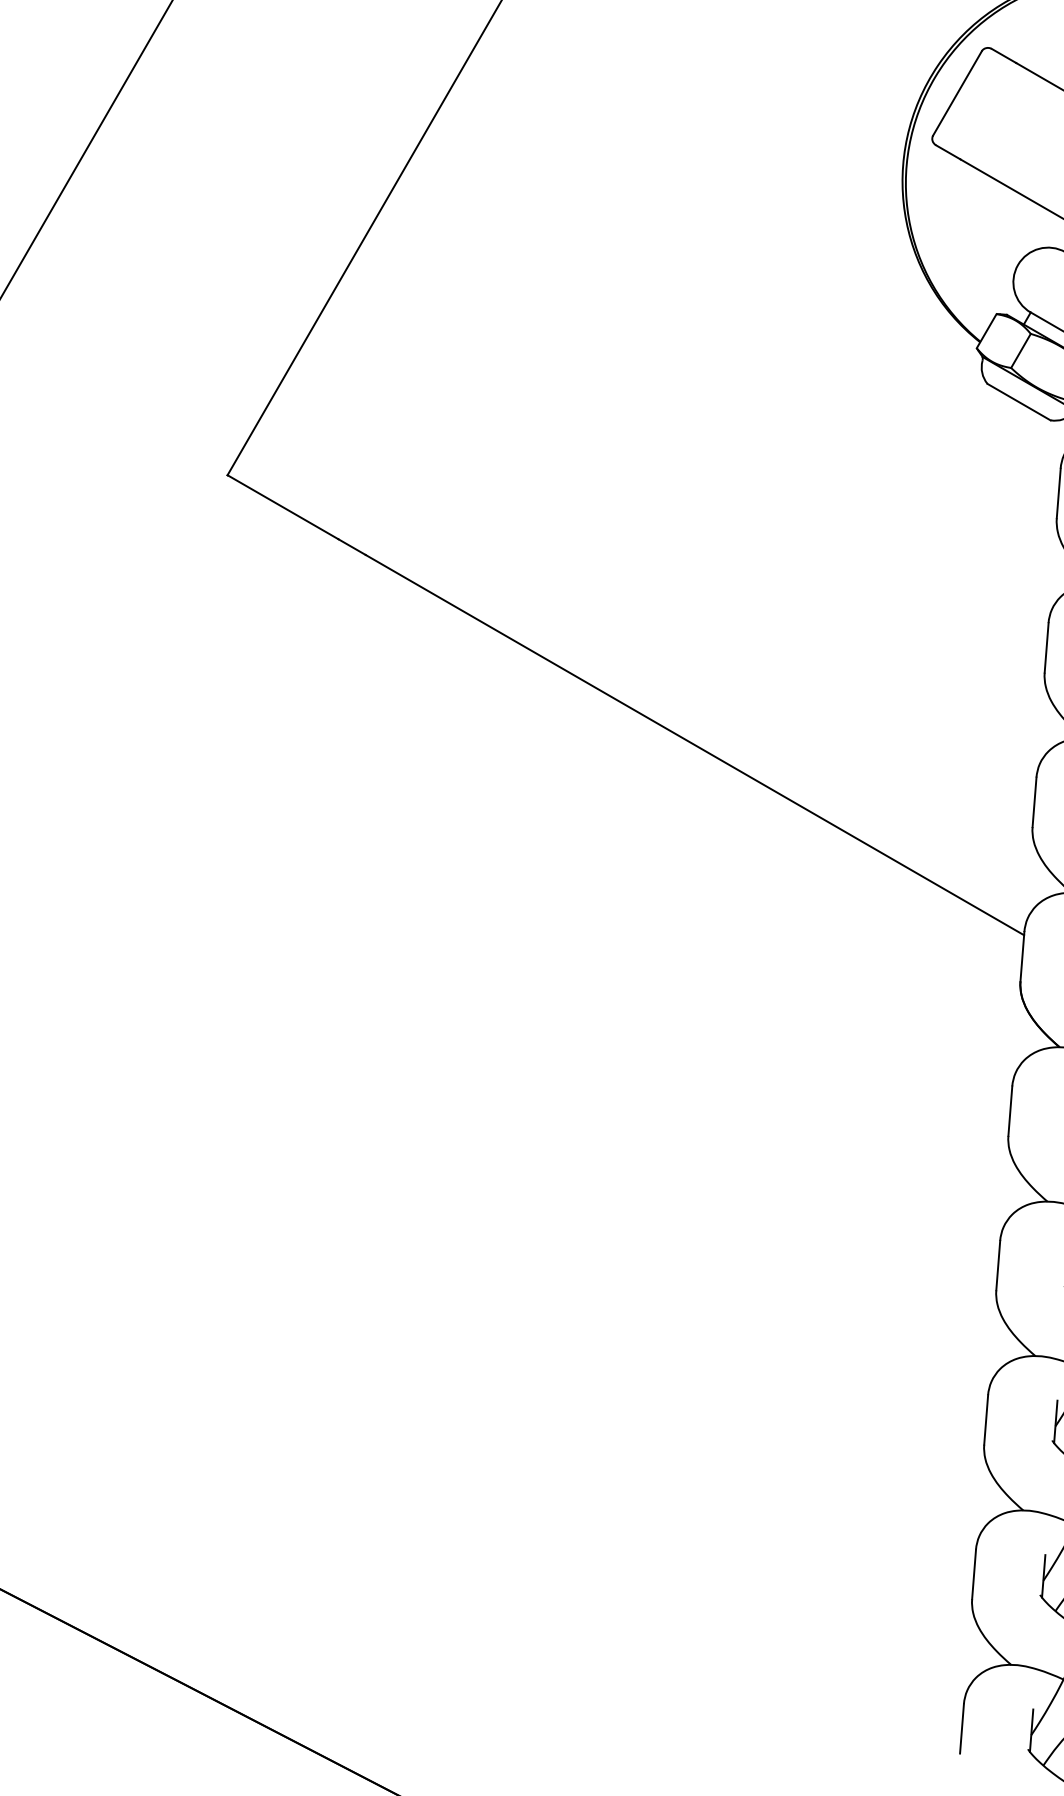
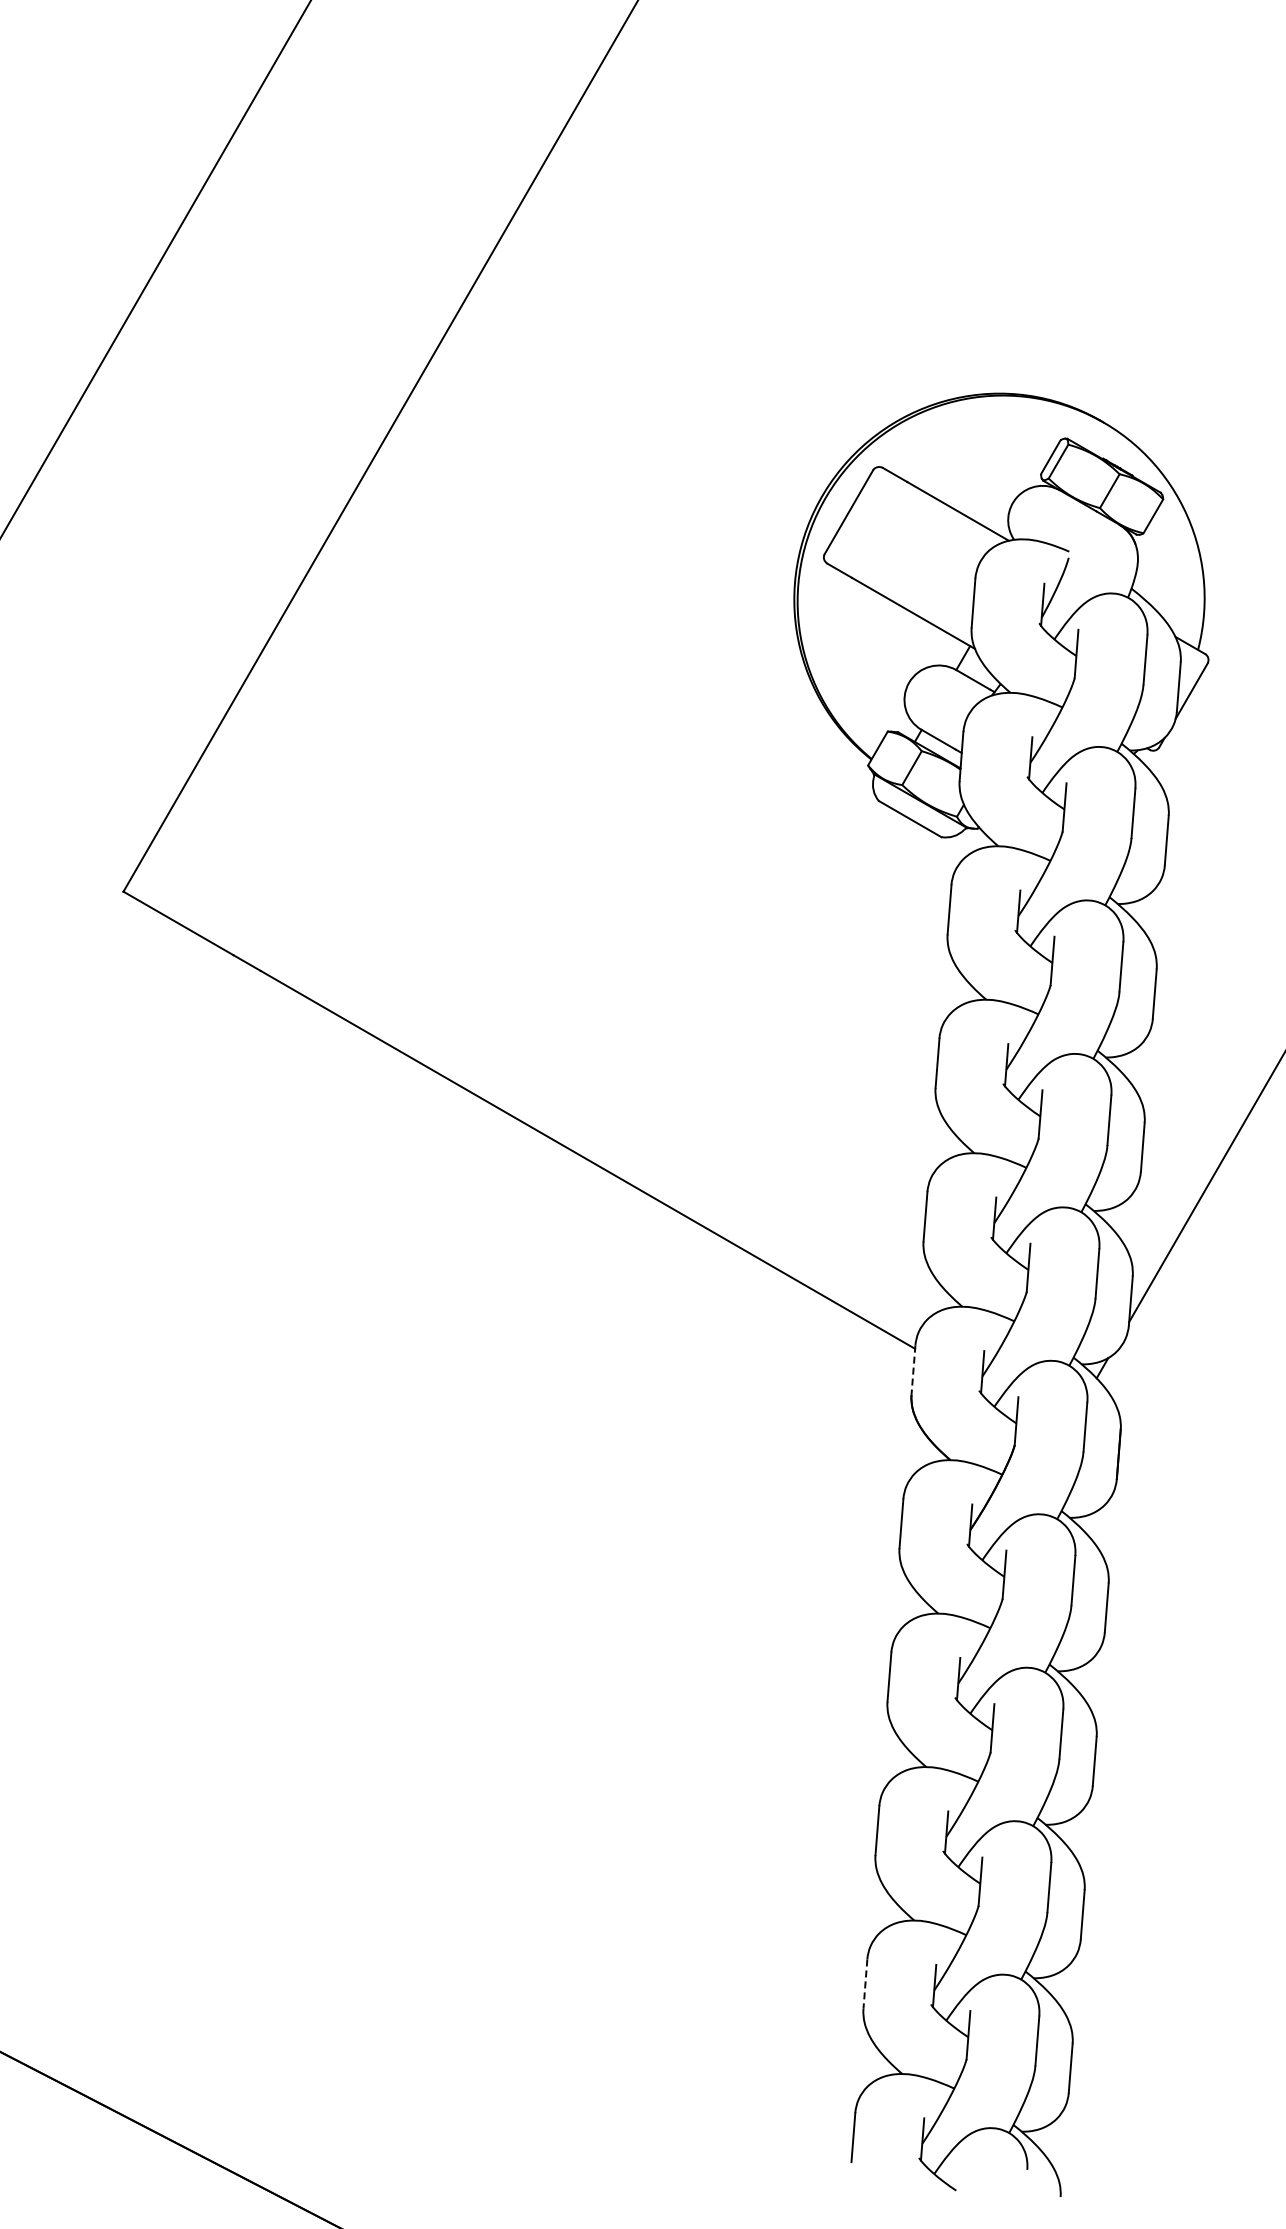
line: (1022, 957) -> (913, 1370), solid -> dashed
line: (974, 1574) -> (865, 1984), solid -> dashed

